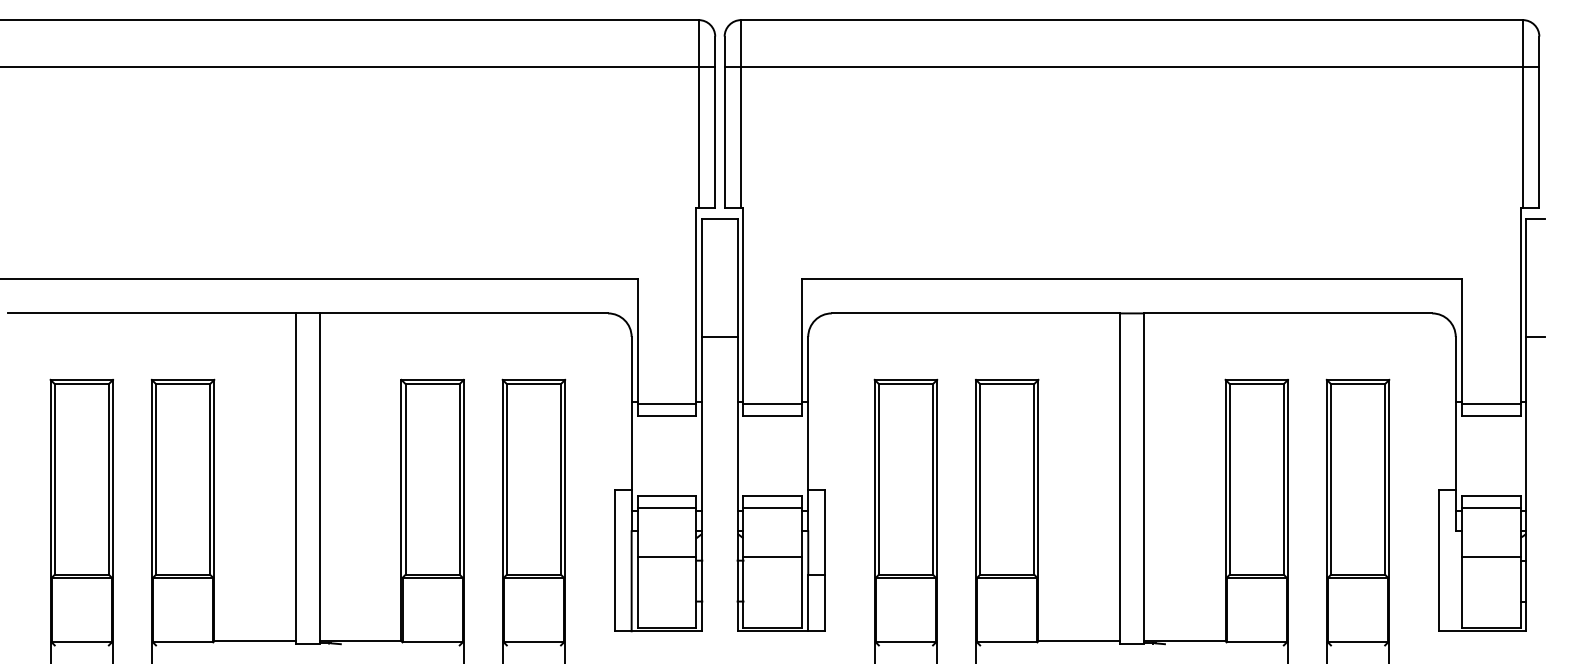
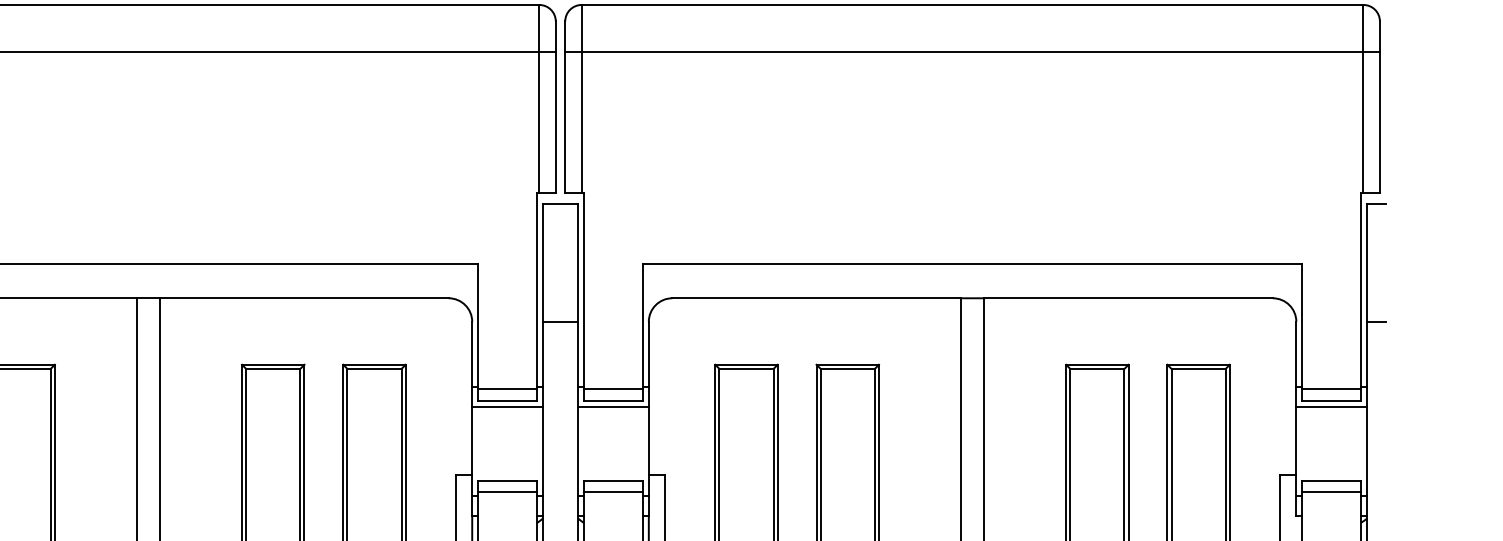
line: (666, 422) -> (507, 407), added
line: (772, 422) -> (613, 407), added
line: (1490, 422) -> (1331, 407), added

